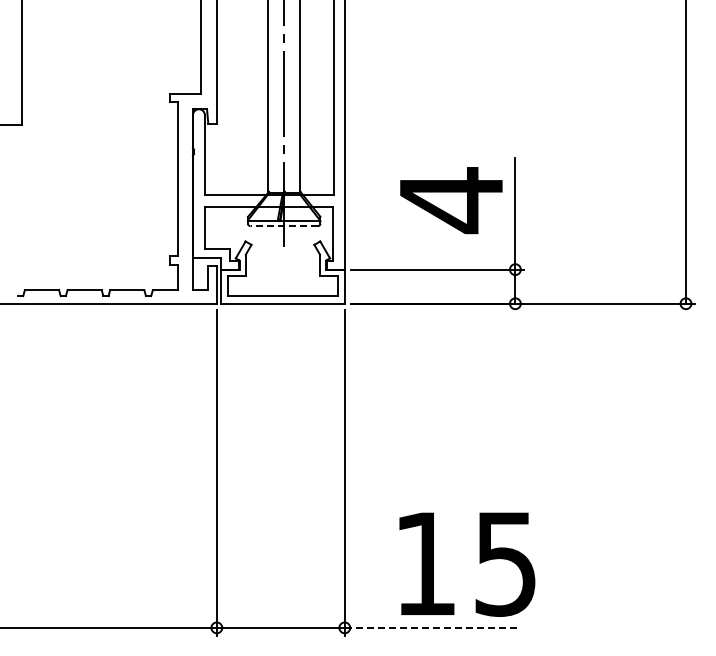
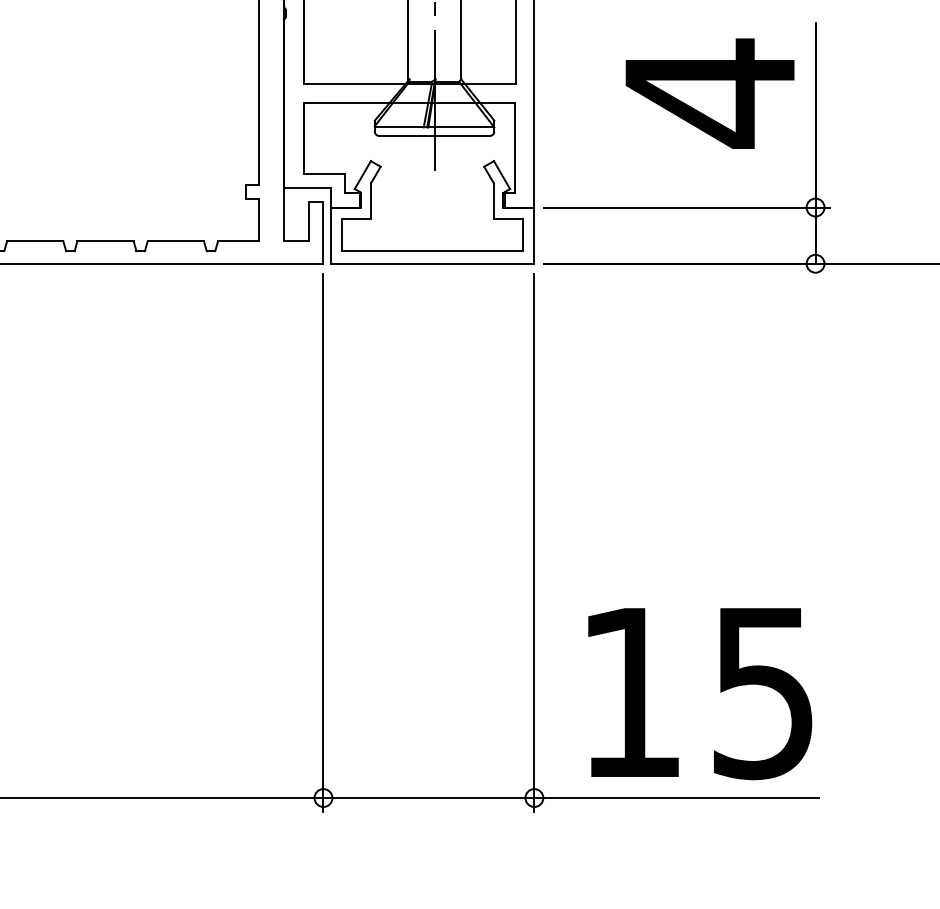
line: (284, 226) -> (435, 136), dashed -> solid
text: (467, 564) -> (700, 693), moved
line: (431, 627) -> (677, 797), dashed -> solid

